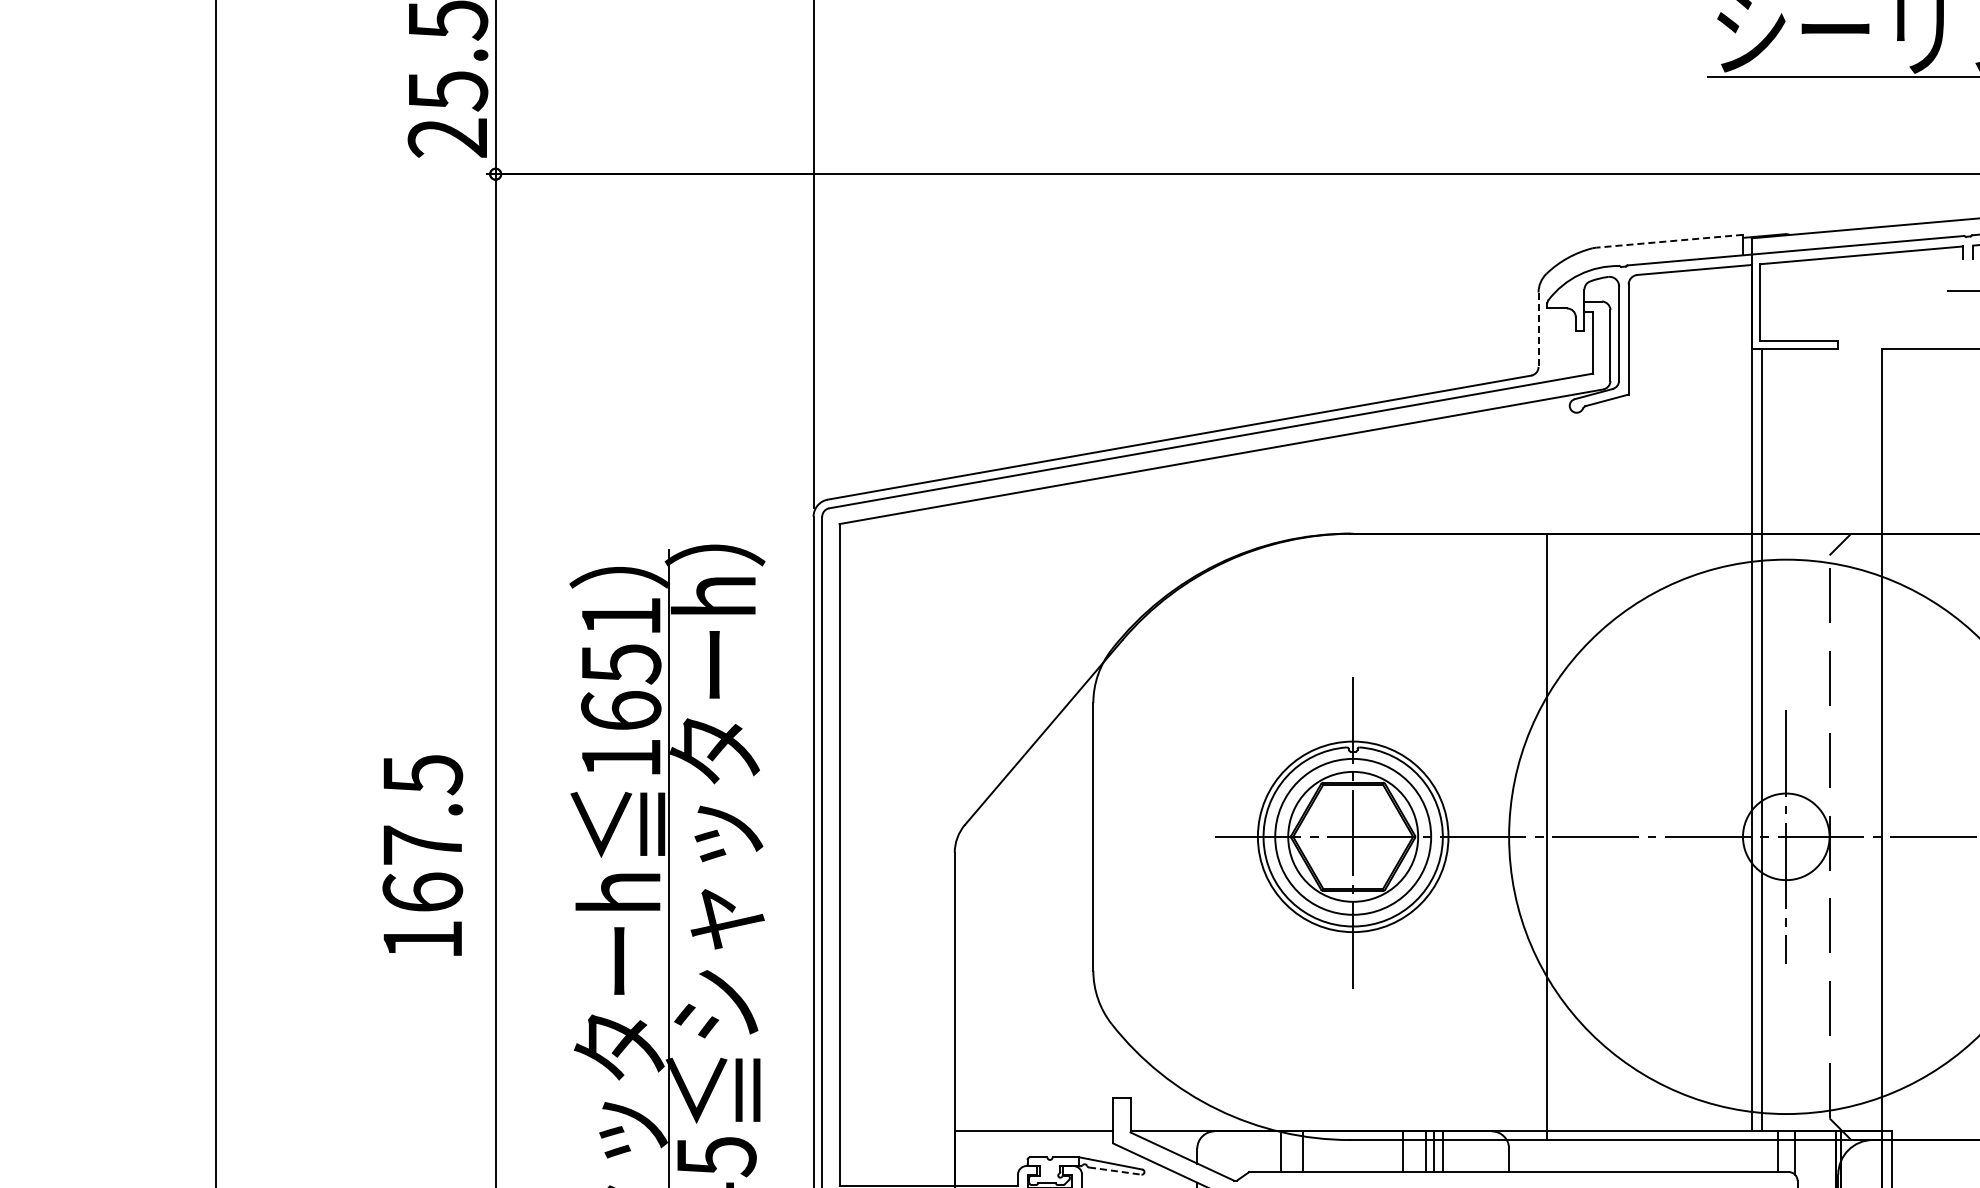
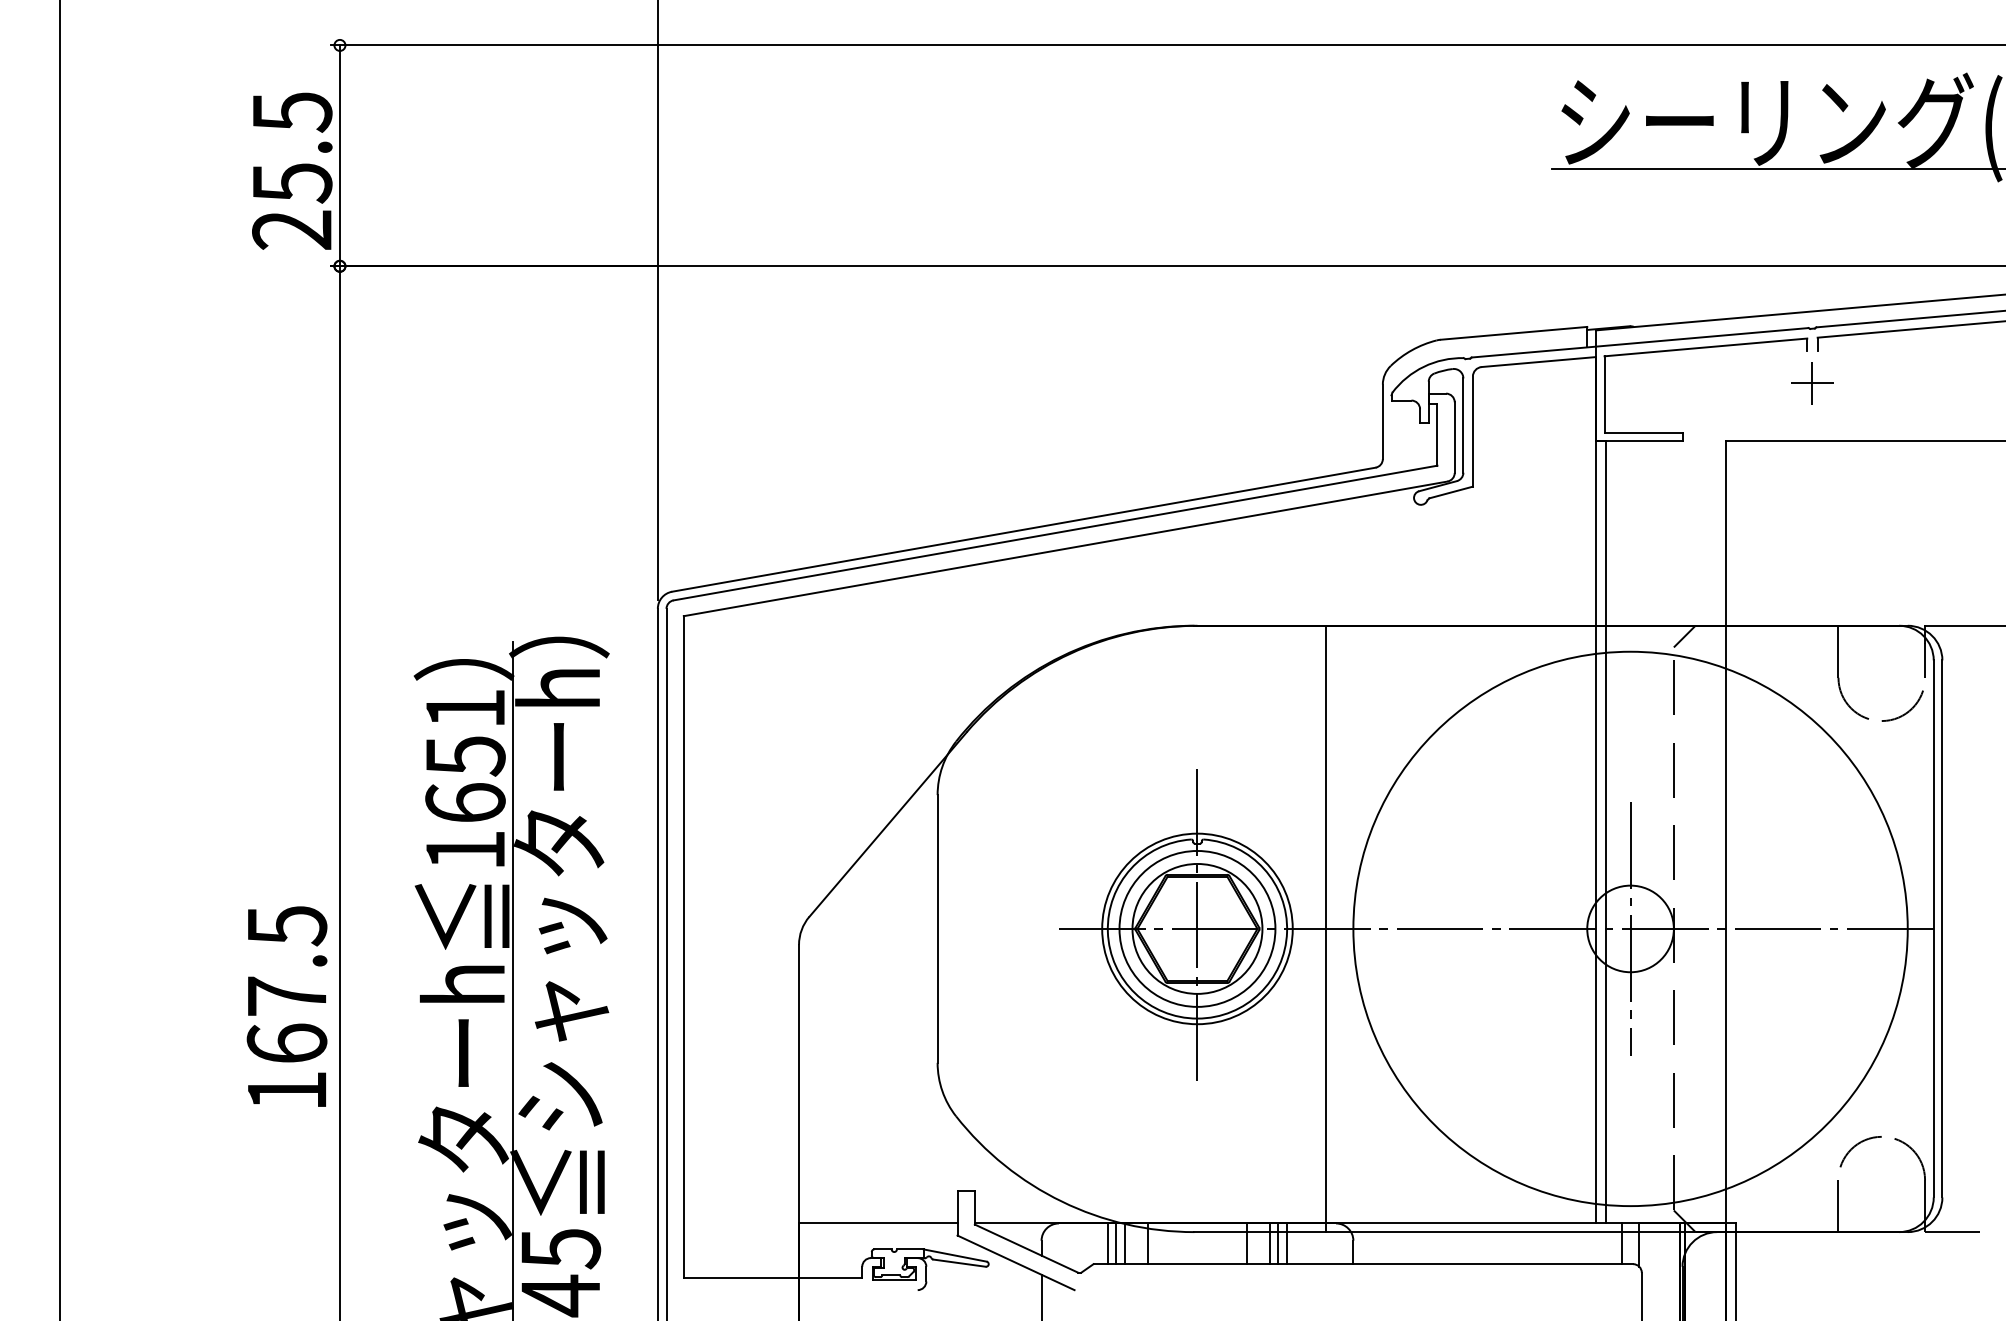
line: (1669, 241) -> (1513, 333), dashed -> solid
line: (1968, 290) -> (1812, 382), added
line: (1538, 330) -> (1382, 422), dashed -> solid
line: (1547, 836) -> (1325, 928), moved
text: (422, 855) -> (286, 1006), moved
line: (1263, 1151) -> (1107, 1243), added
line: (1272, 1151) -> (1116, 1243), added
line: (1116, 1171) -> (960, 1263), dashed -> solid

